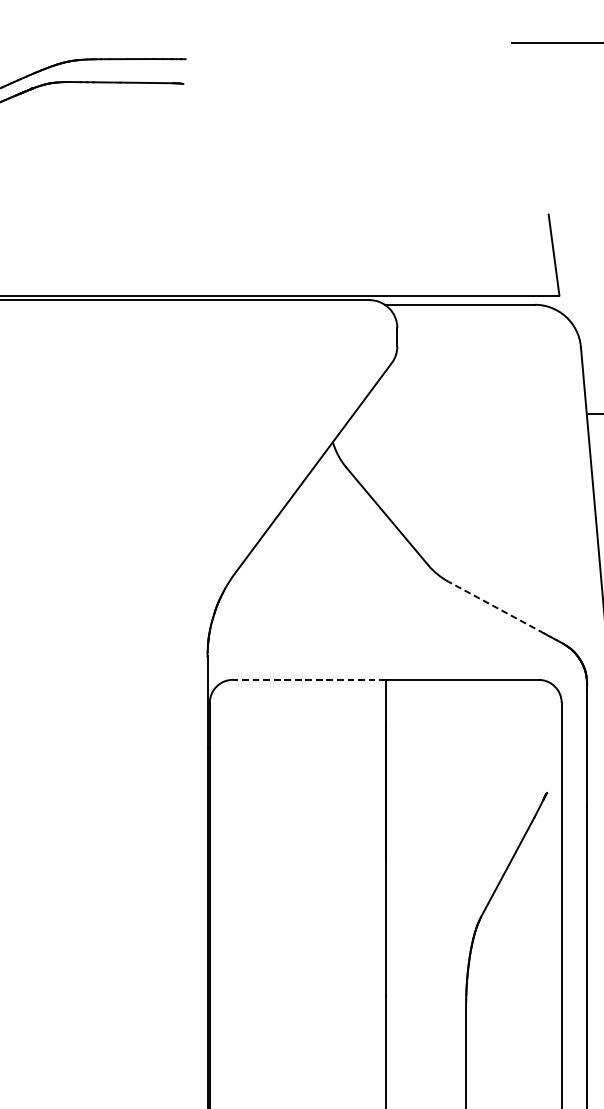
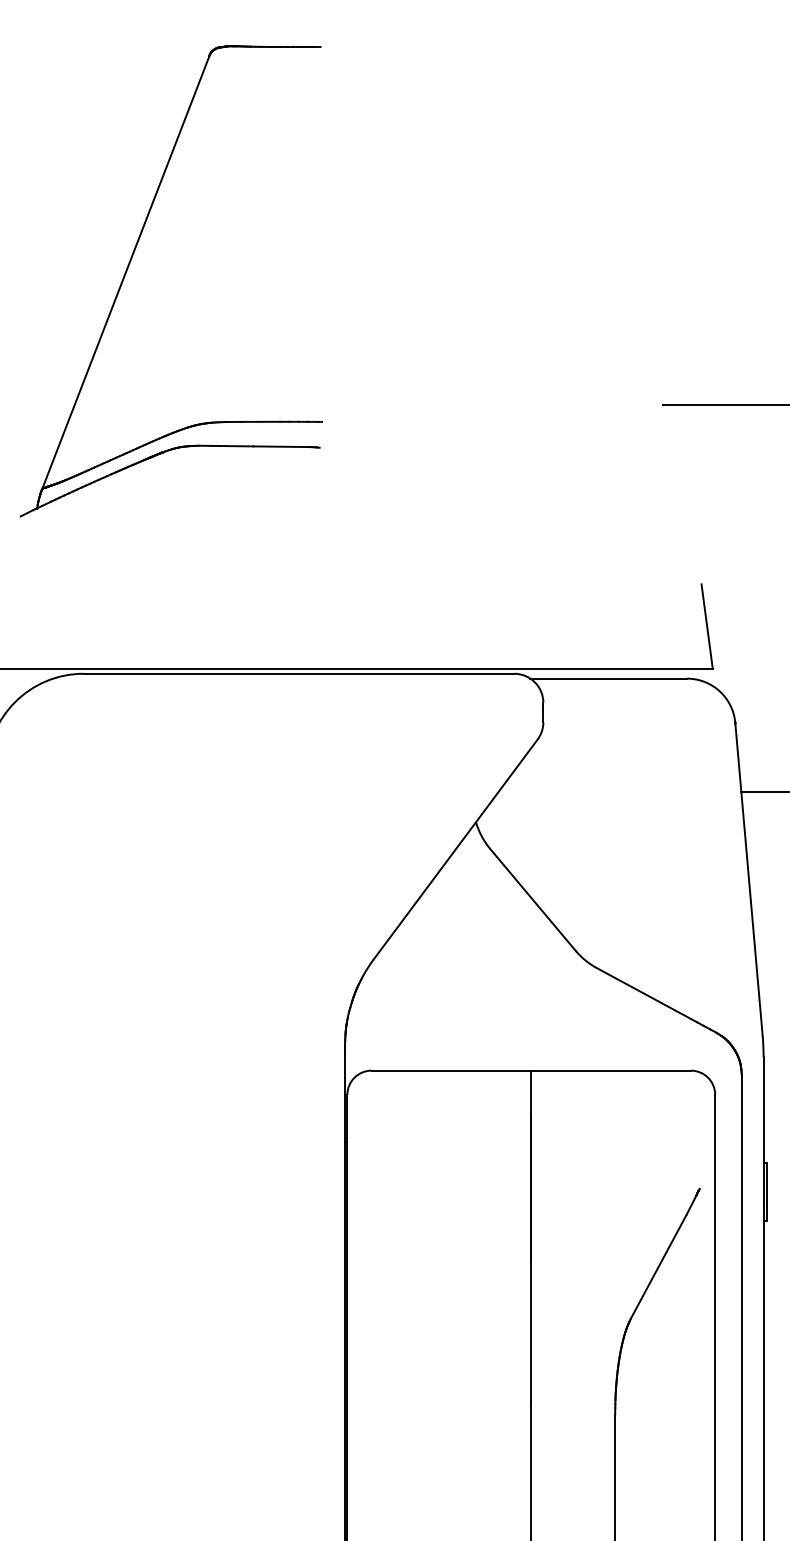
line: (495, 607) -> (646, 995), dashed -> solid
line: (309, 679) -> (451, 1070), dashed -> solid

